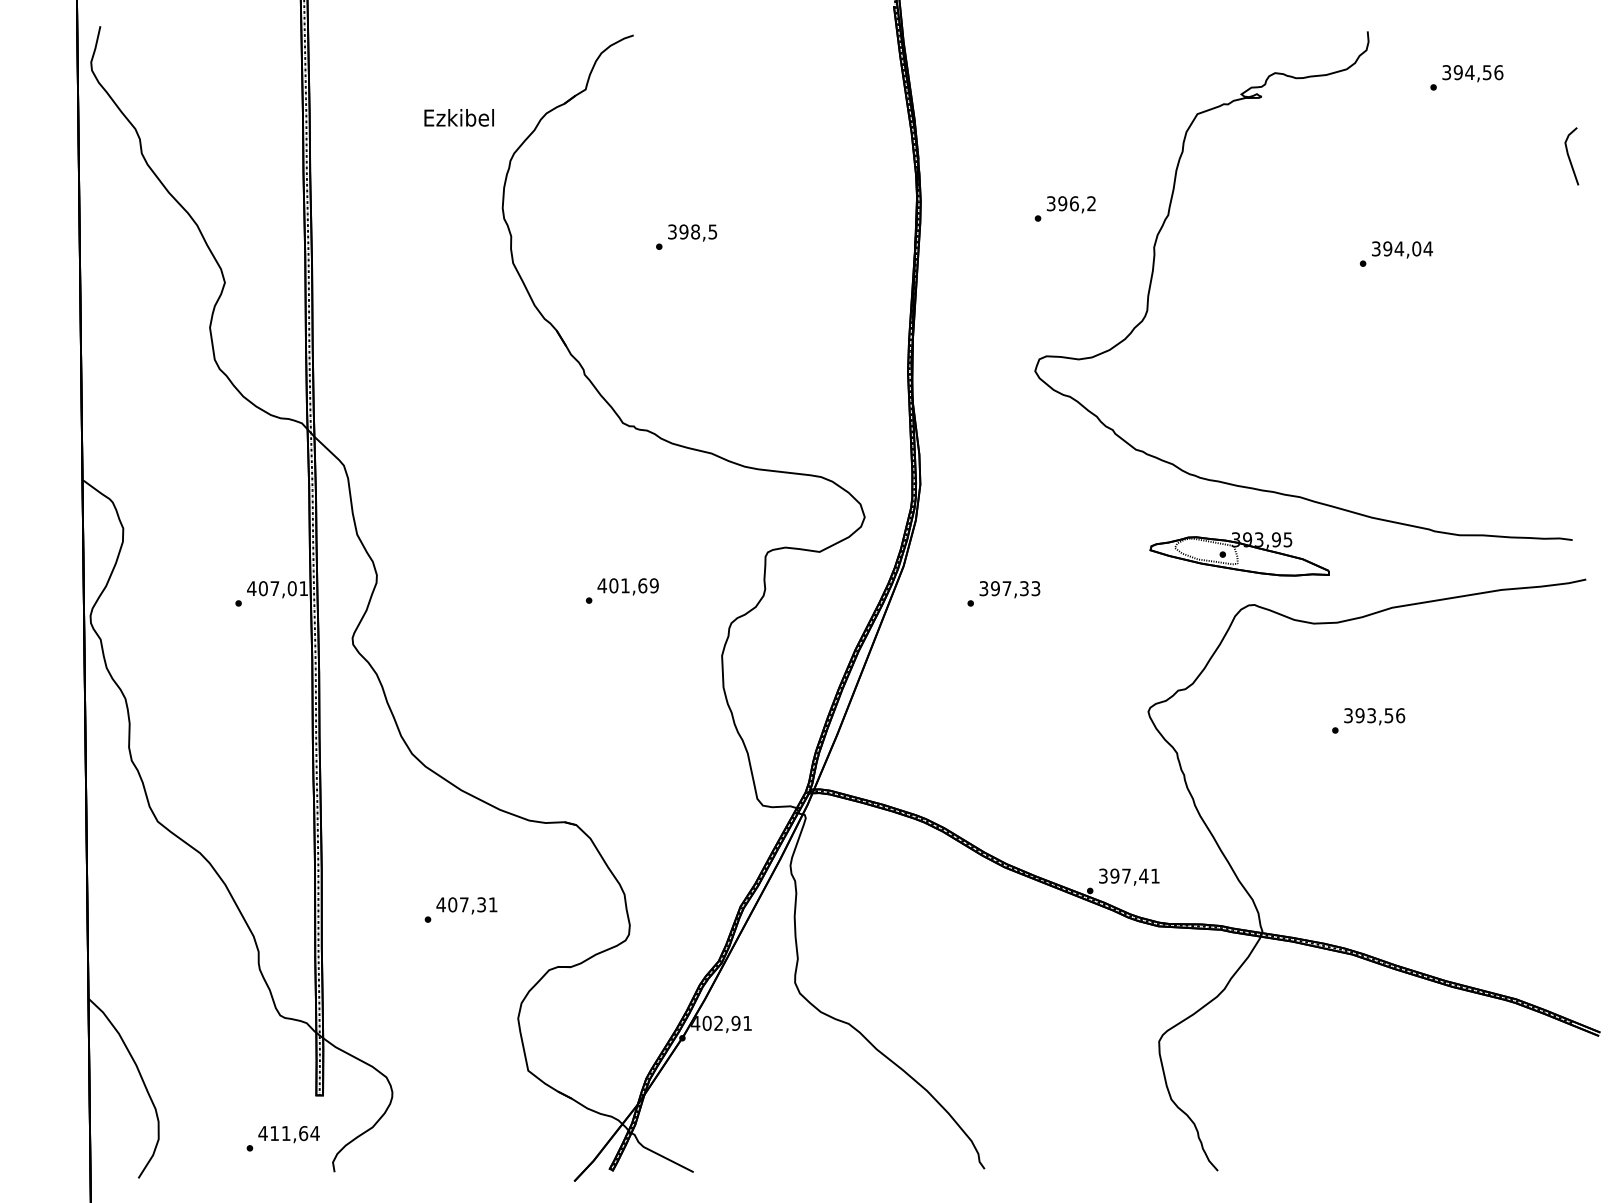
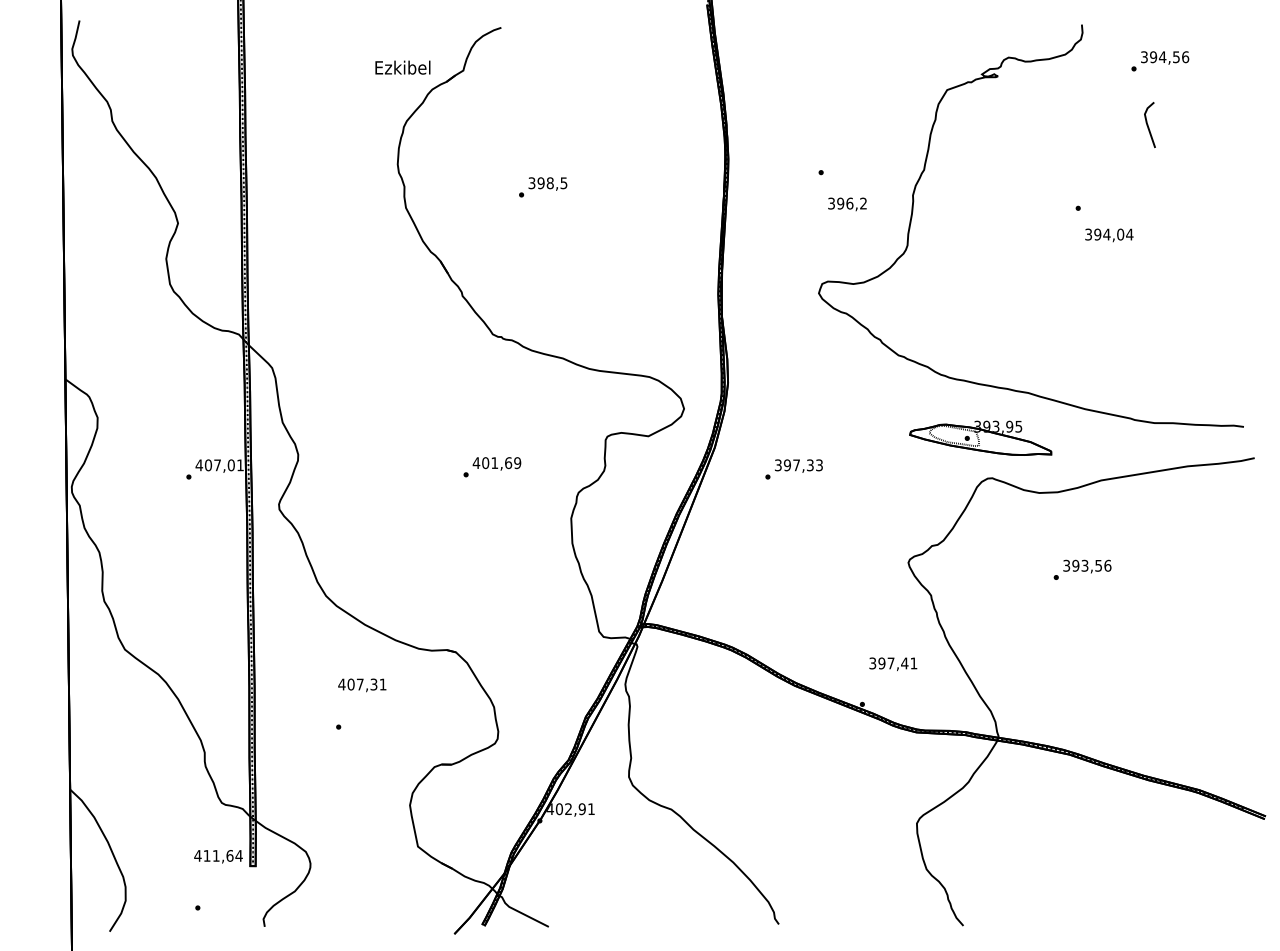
text: (458, 117) -> (402, 67), moved
line: (1569, 156) -> (1148, 125), moved
text: (1070, 204) -> (846, 204), moved
text: (1402, 249) -> (1109, 235), moved
text: (1129, 876) -> (893, 663), moved
text: (466, 905) -> (361, 685), moved
text: (288, 1134) -> (218, 856), moved

